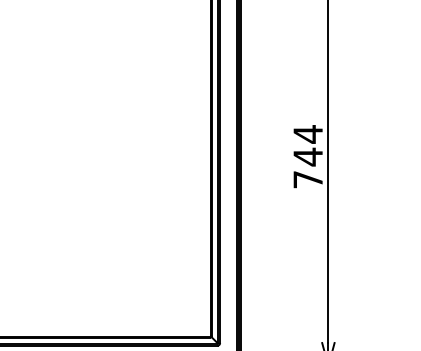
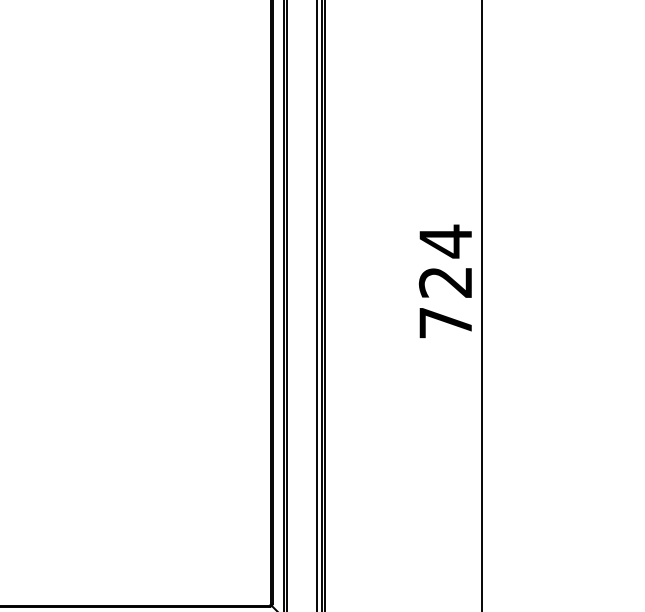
text: (307, 156) -> (444, 281), 744 -> 724

